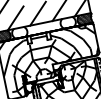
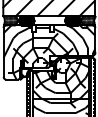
hatch: (68, 22) -> (72, 20), added
hatch: (19, 32) -> (26, 20), added

